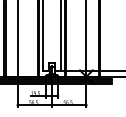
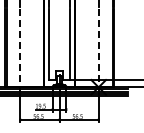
line: (17, 42) -> (20, 48), solid -> dashed
line: (86, 42) -> (98, 48), solid -> dashed

